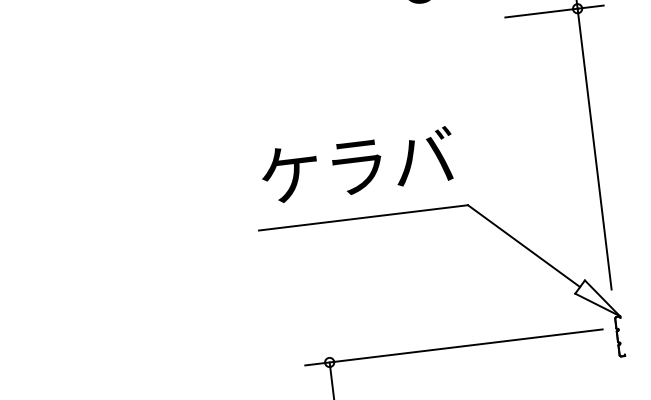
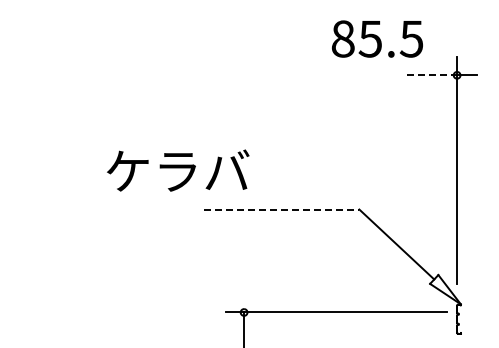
line: (541, 13) -> (430, 75), solid -> dashed
text: (358, 165) -> (178, 170), moved
line: (363, 217) -> (281, 209), solid -> dashed

